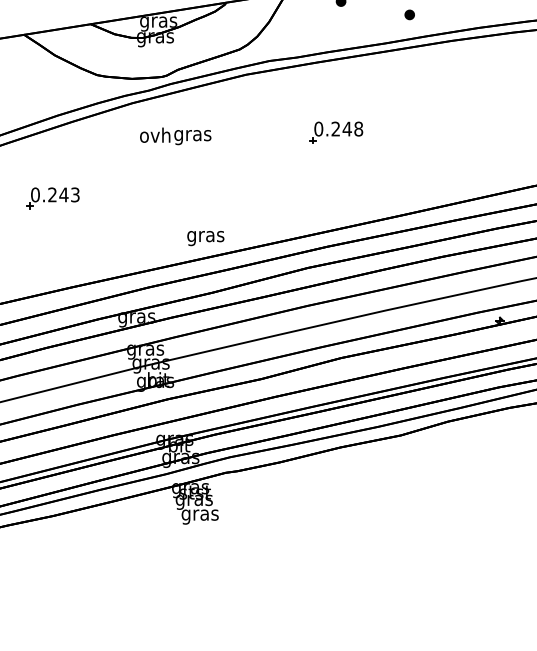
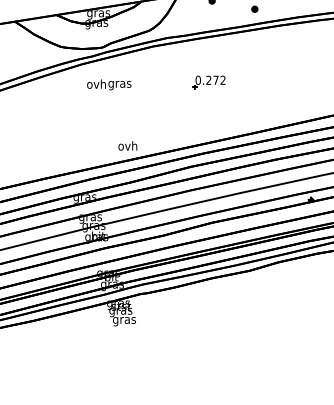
text: (352, 127) -> (219, 79), 0.248 -> 0.272
part: (52, 198) -> (32, 123), removed
text: (204, 237) -> (127, 147), gras -> ovh

